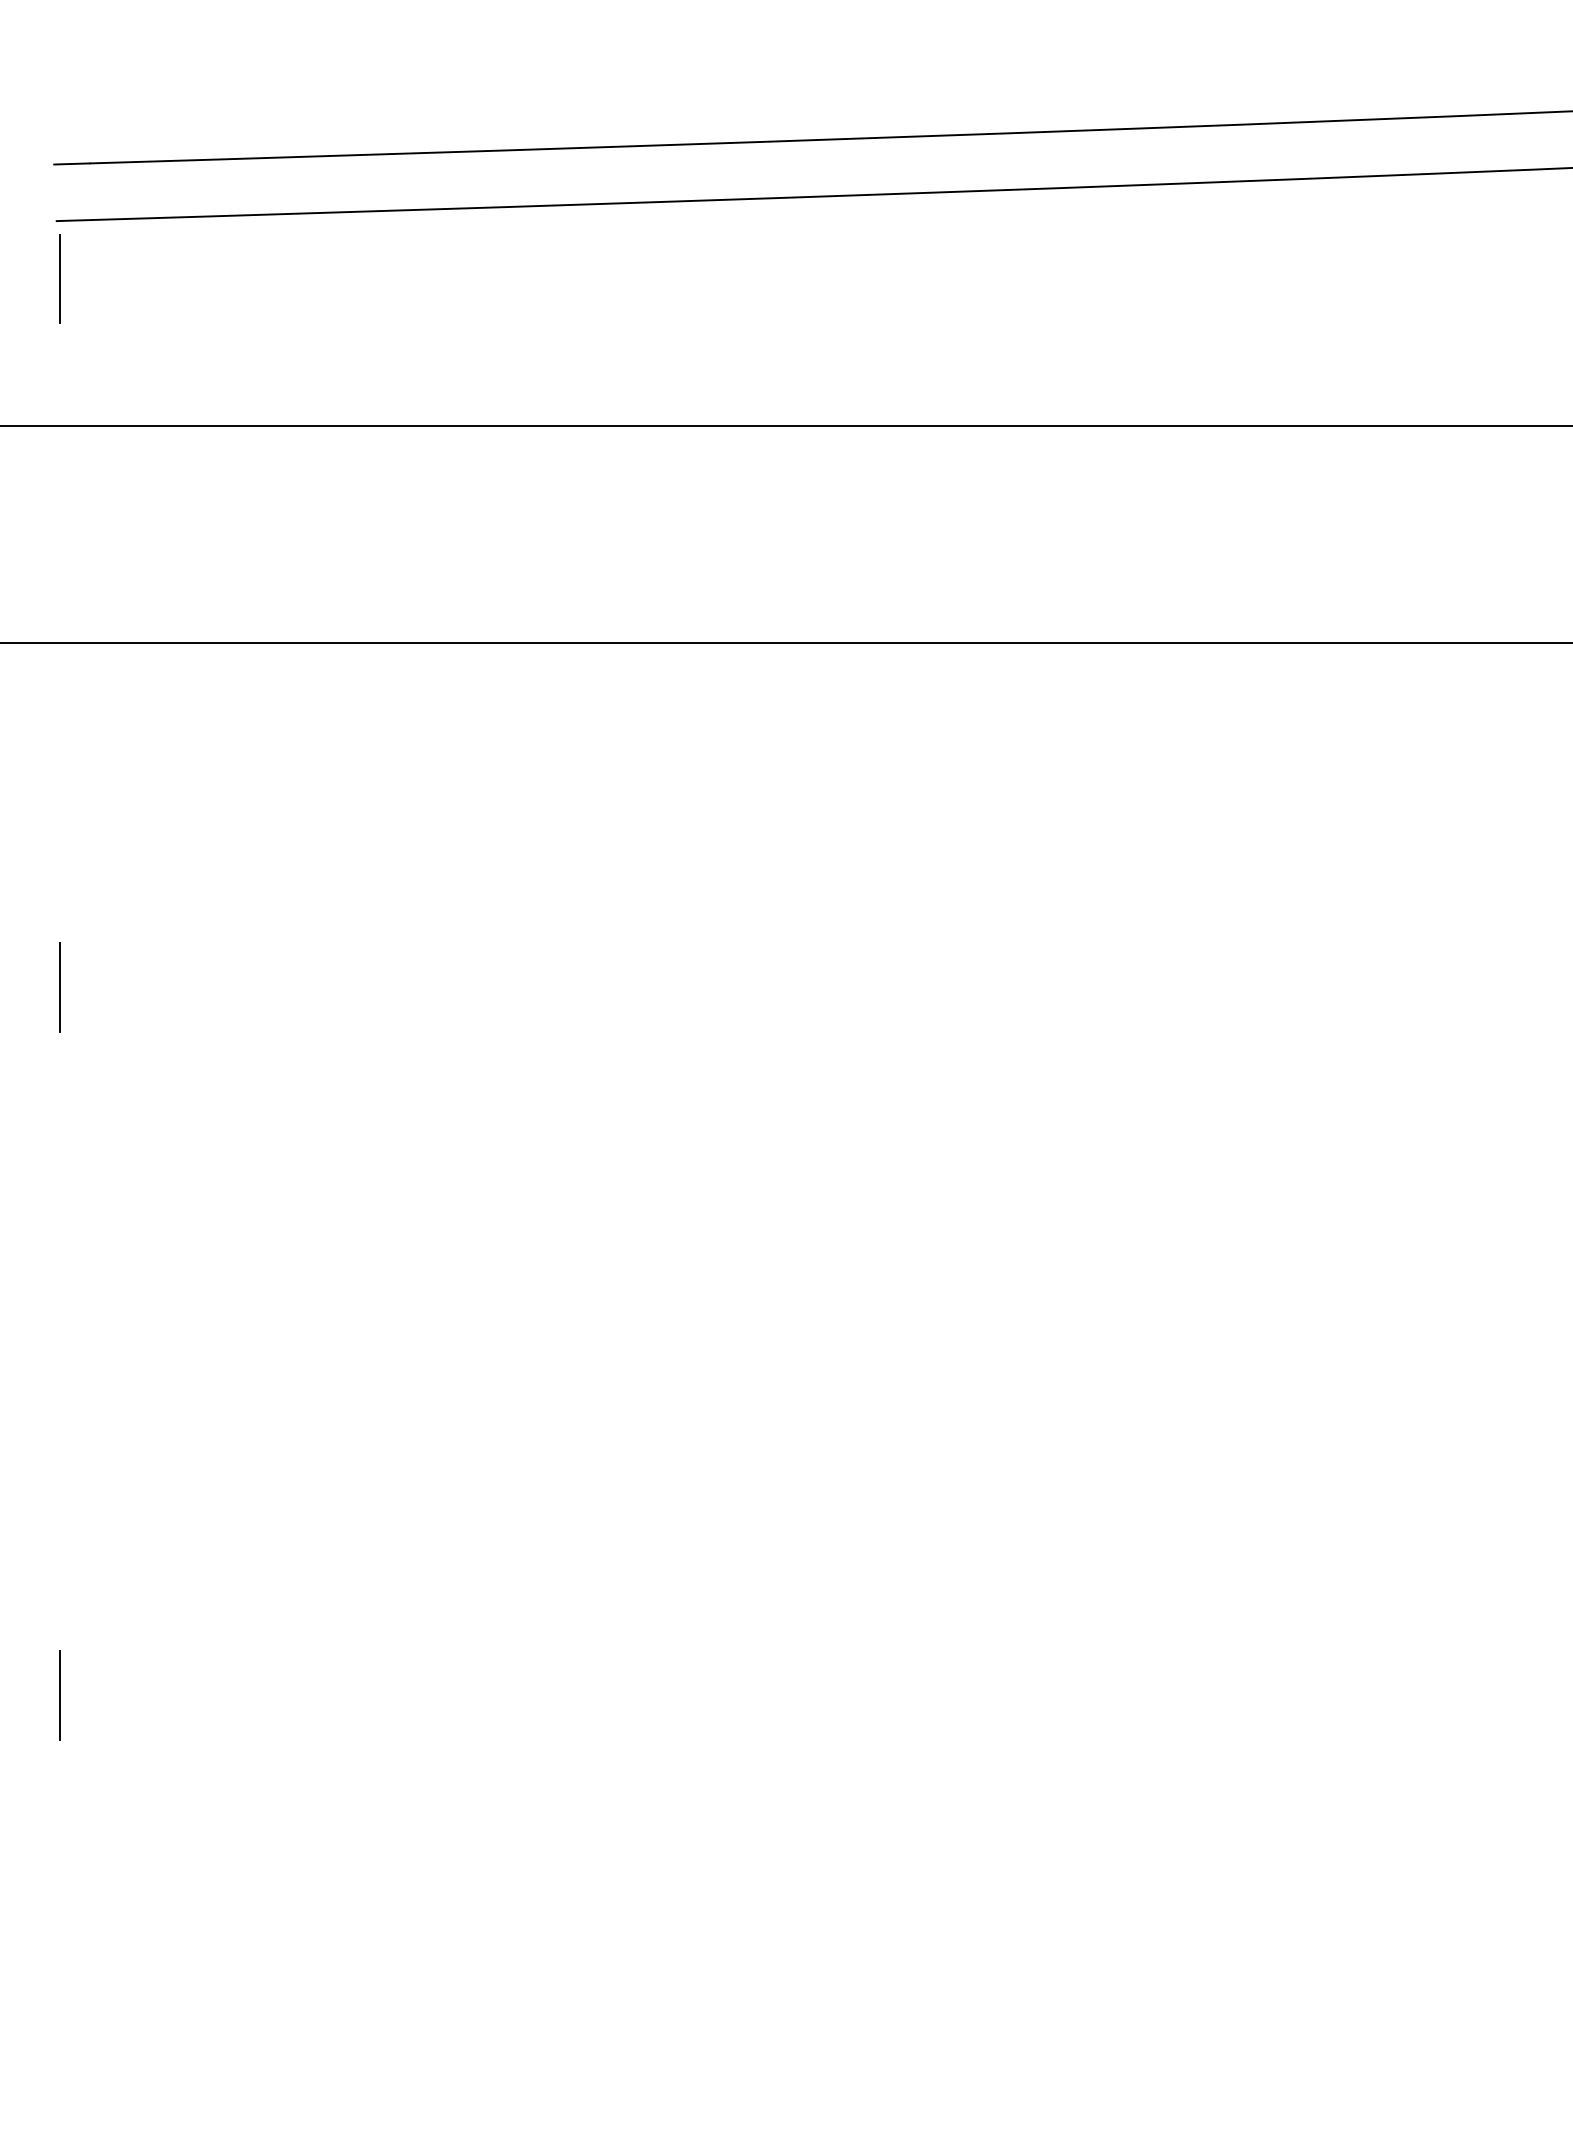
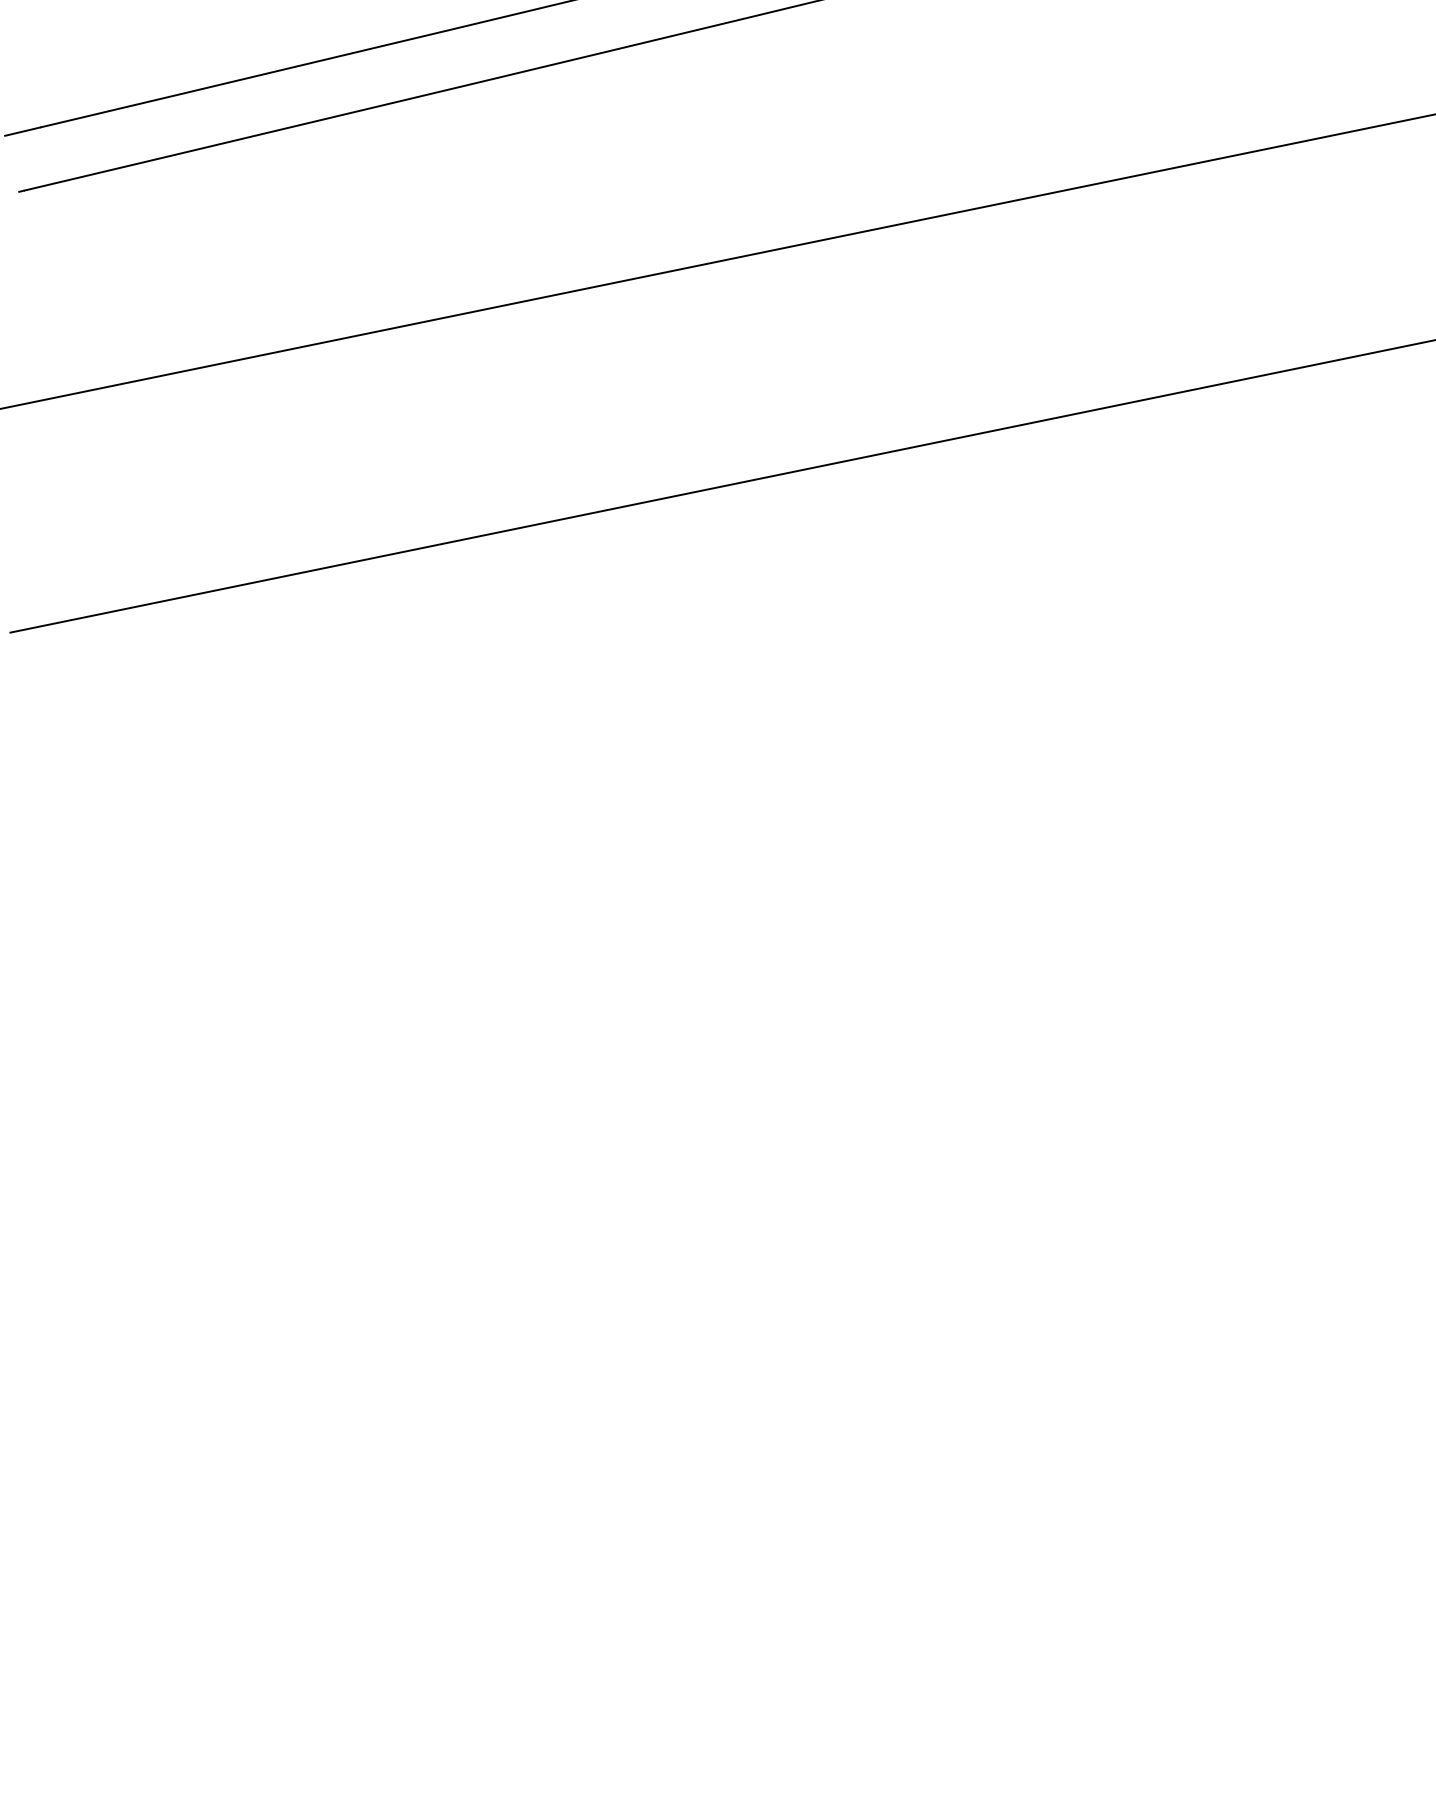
line: (60, 278) -> (34, 248), removed
line: (60, 986) -> (179, 955), removed
line: (60, 1695) -> (325, 1664), removed

